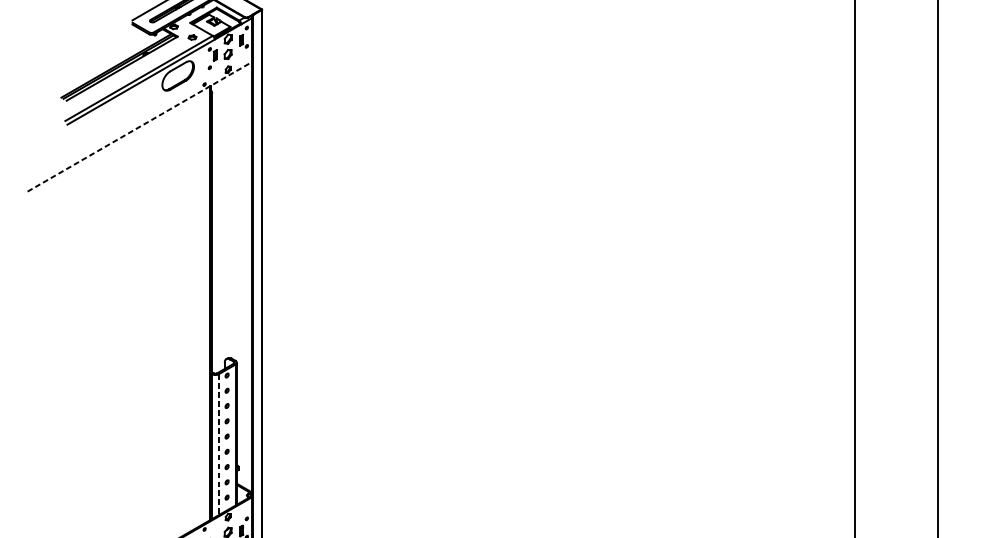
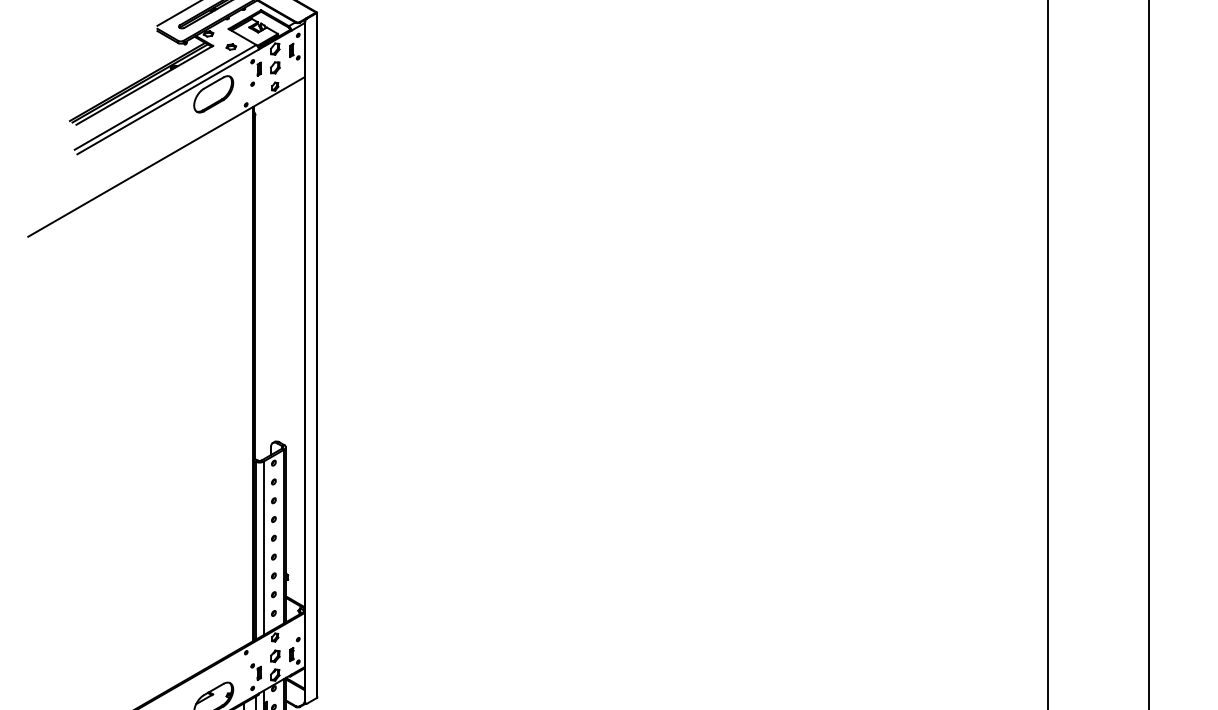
line: (139, 126) -> (166, 156), dashed -> solid
line: (218, 444) -> (263, 548), dashed -> solid

